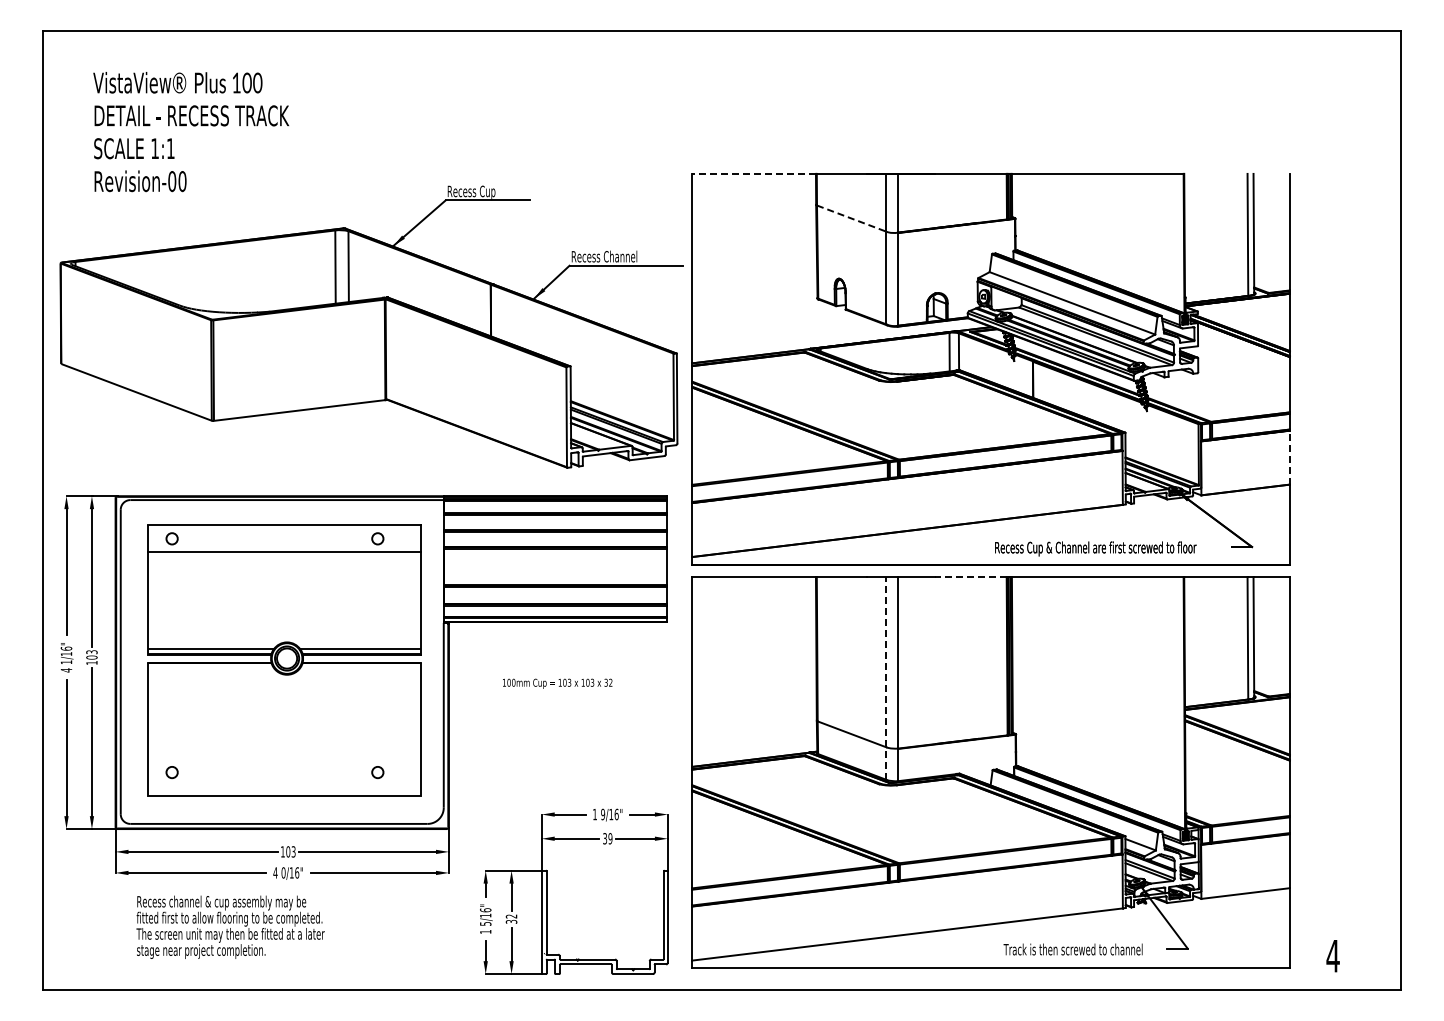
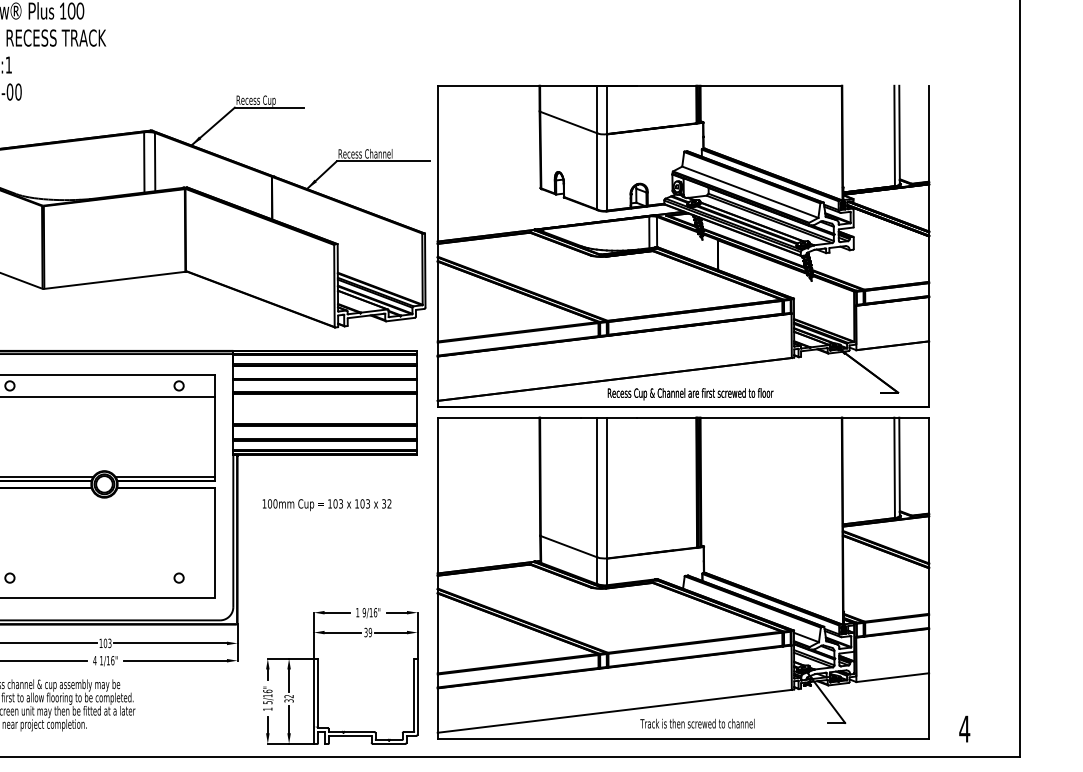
line: (754, 173) -> (488, 85), dashed -> solid
line: (852, 218) -> (569, 122), dashed -> solid
line: (1289, 457) -> (928, 319), dashed -> solid
text: (1095, 548) -> (690, 393), moved
line: (970, 577) -> (666, 417), dashed -> solid
line: (886, 678) -> (597, 500), dashed -> solid
part: (557, 683) -> (326, 504), size x1.43
text: (283, 872) -> (101, 660), 0/16" -> 1/16"
text: (1072, 949) -> (696, 723), moved

